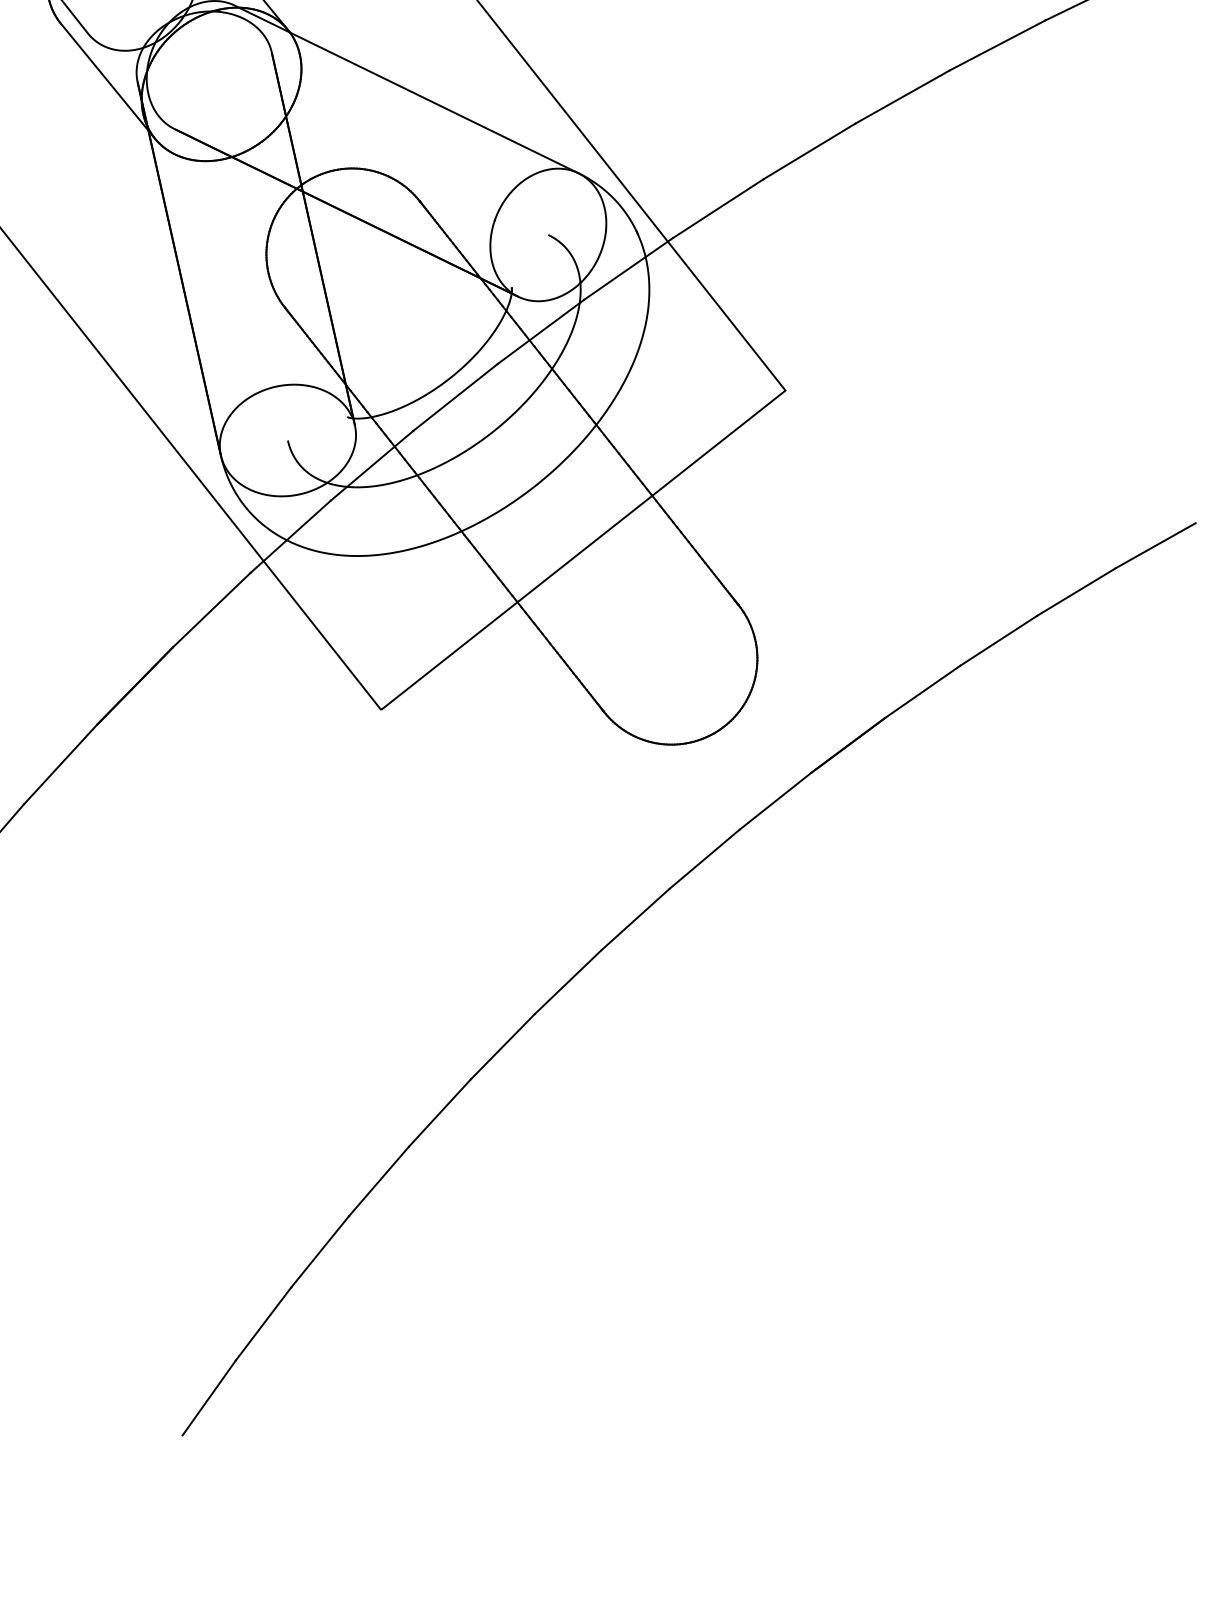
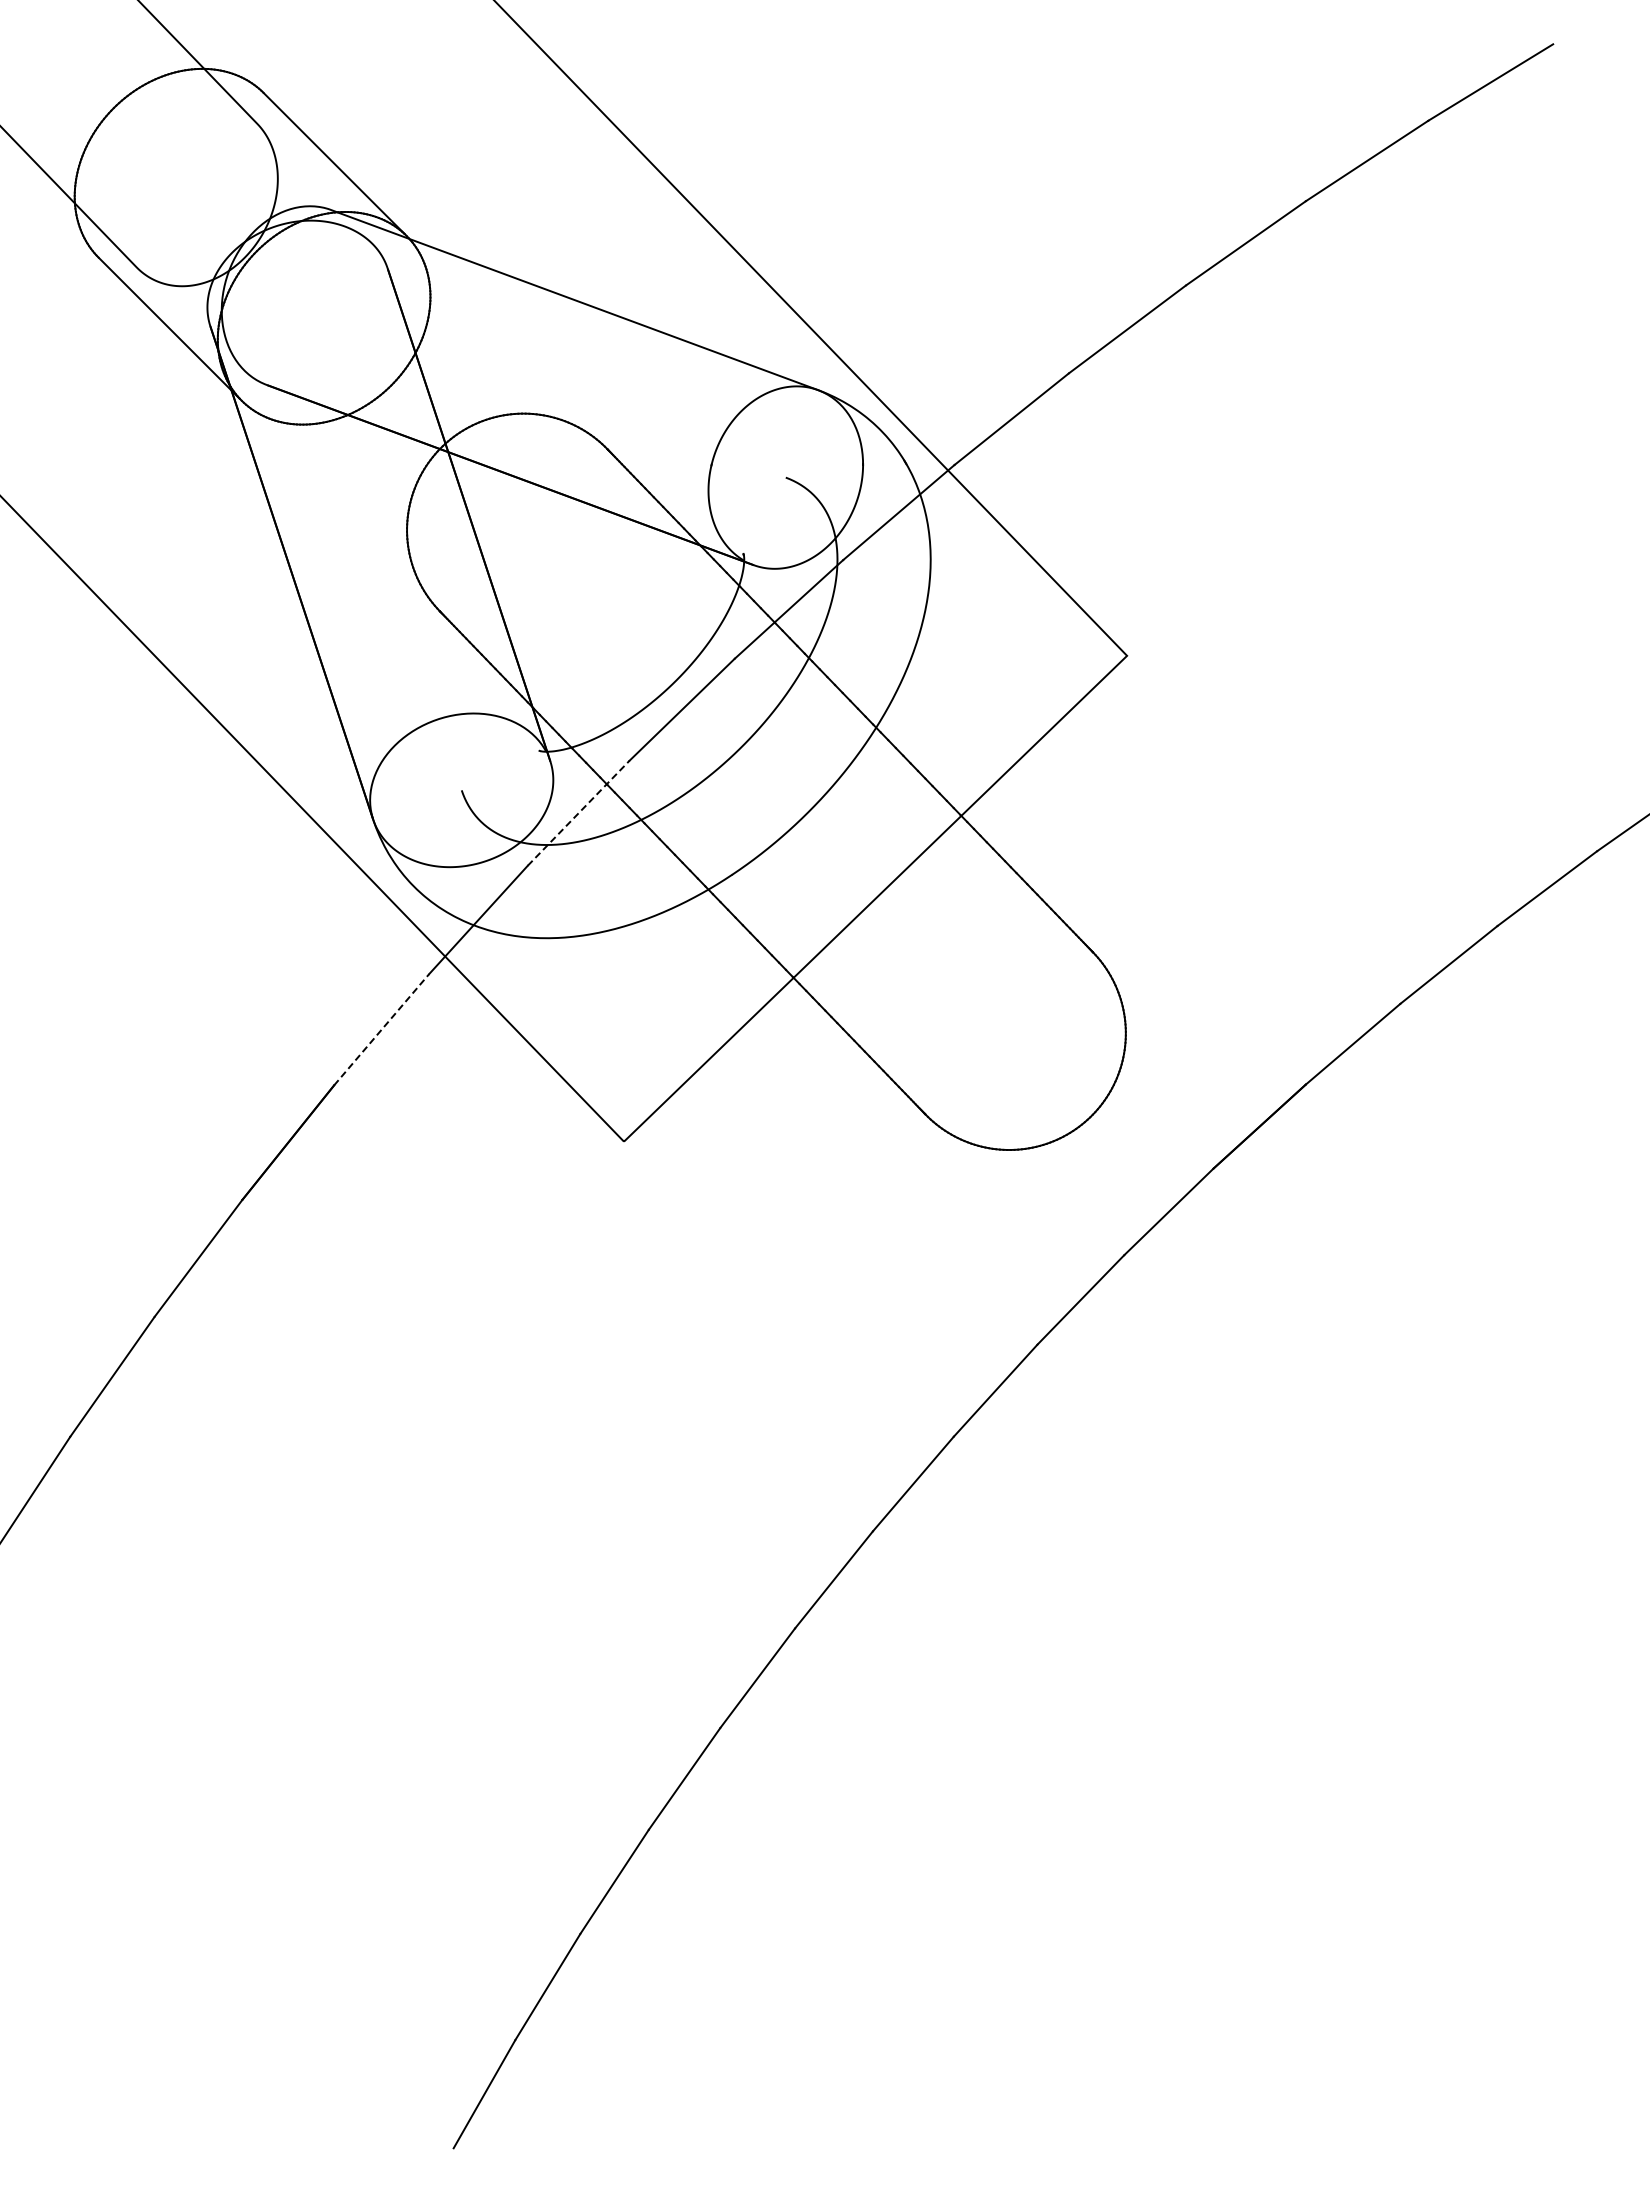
line: (372, 465) -> (579, 812), solid -> dashed
line: (211, 609) -> (381, 1029), solid -> dashed

